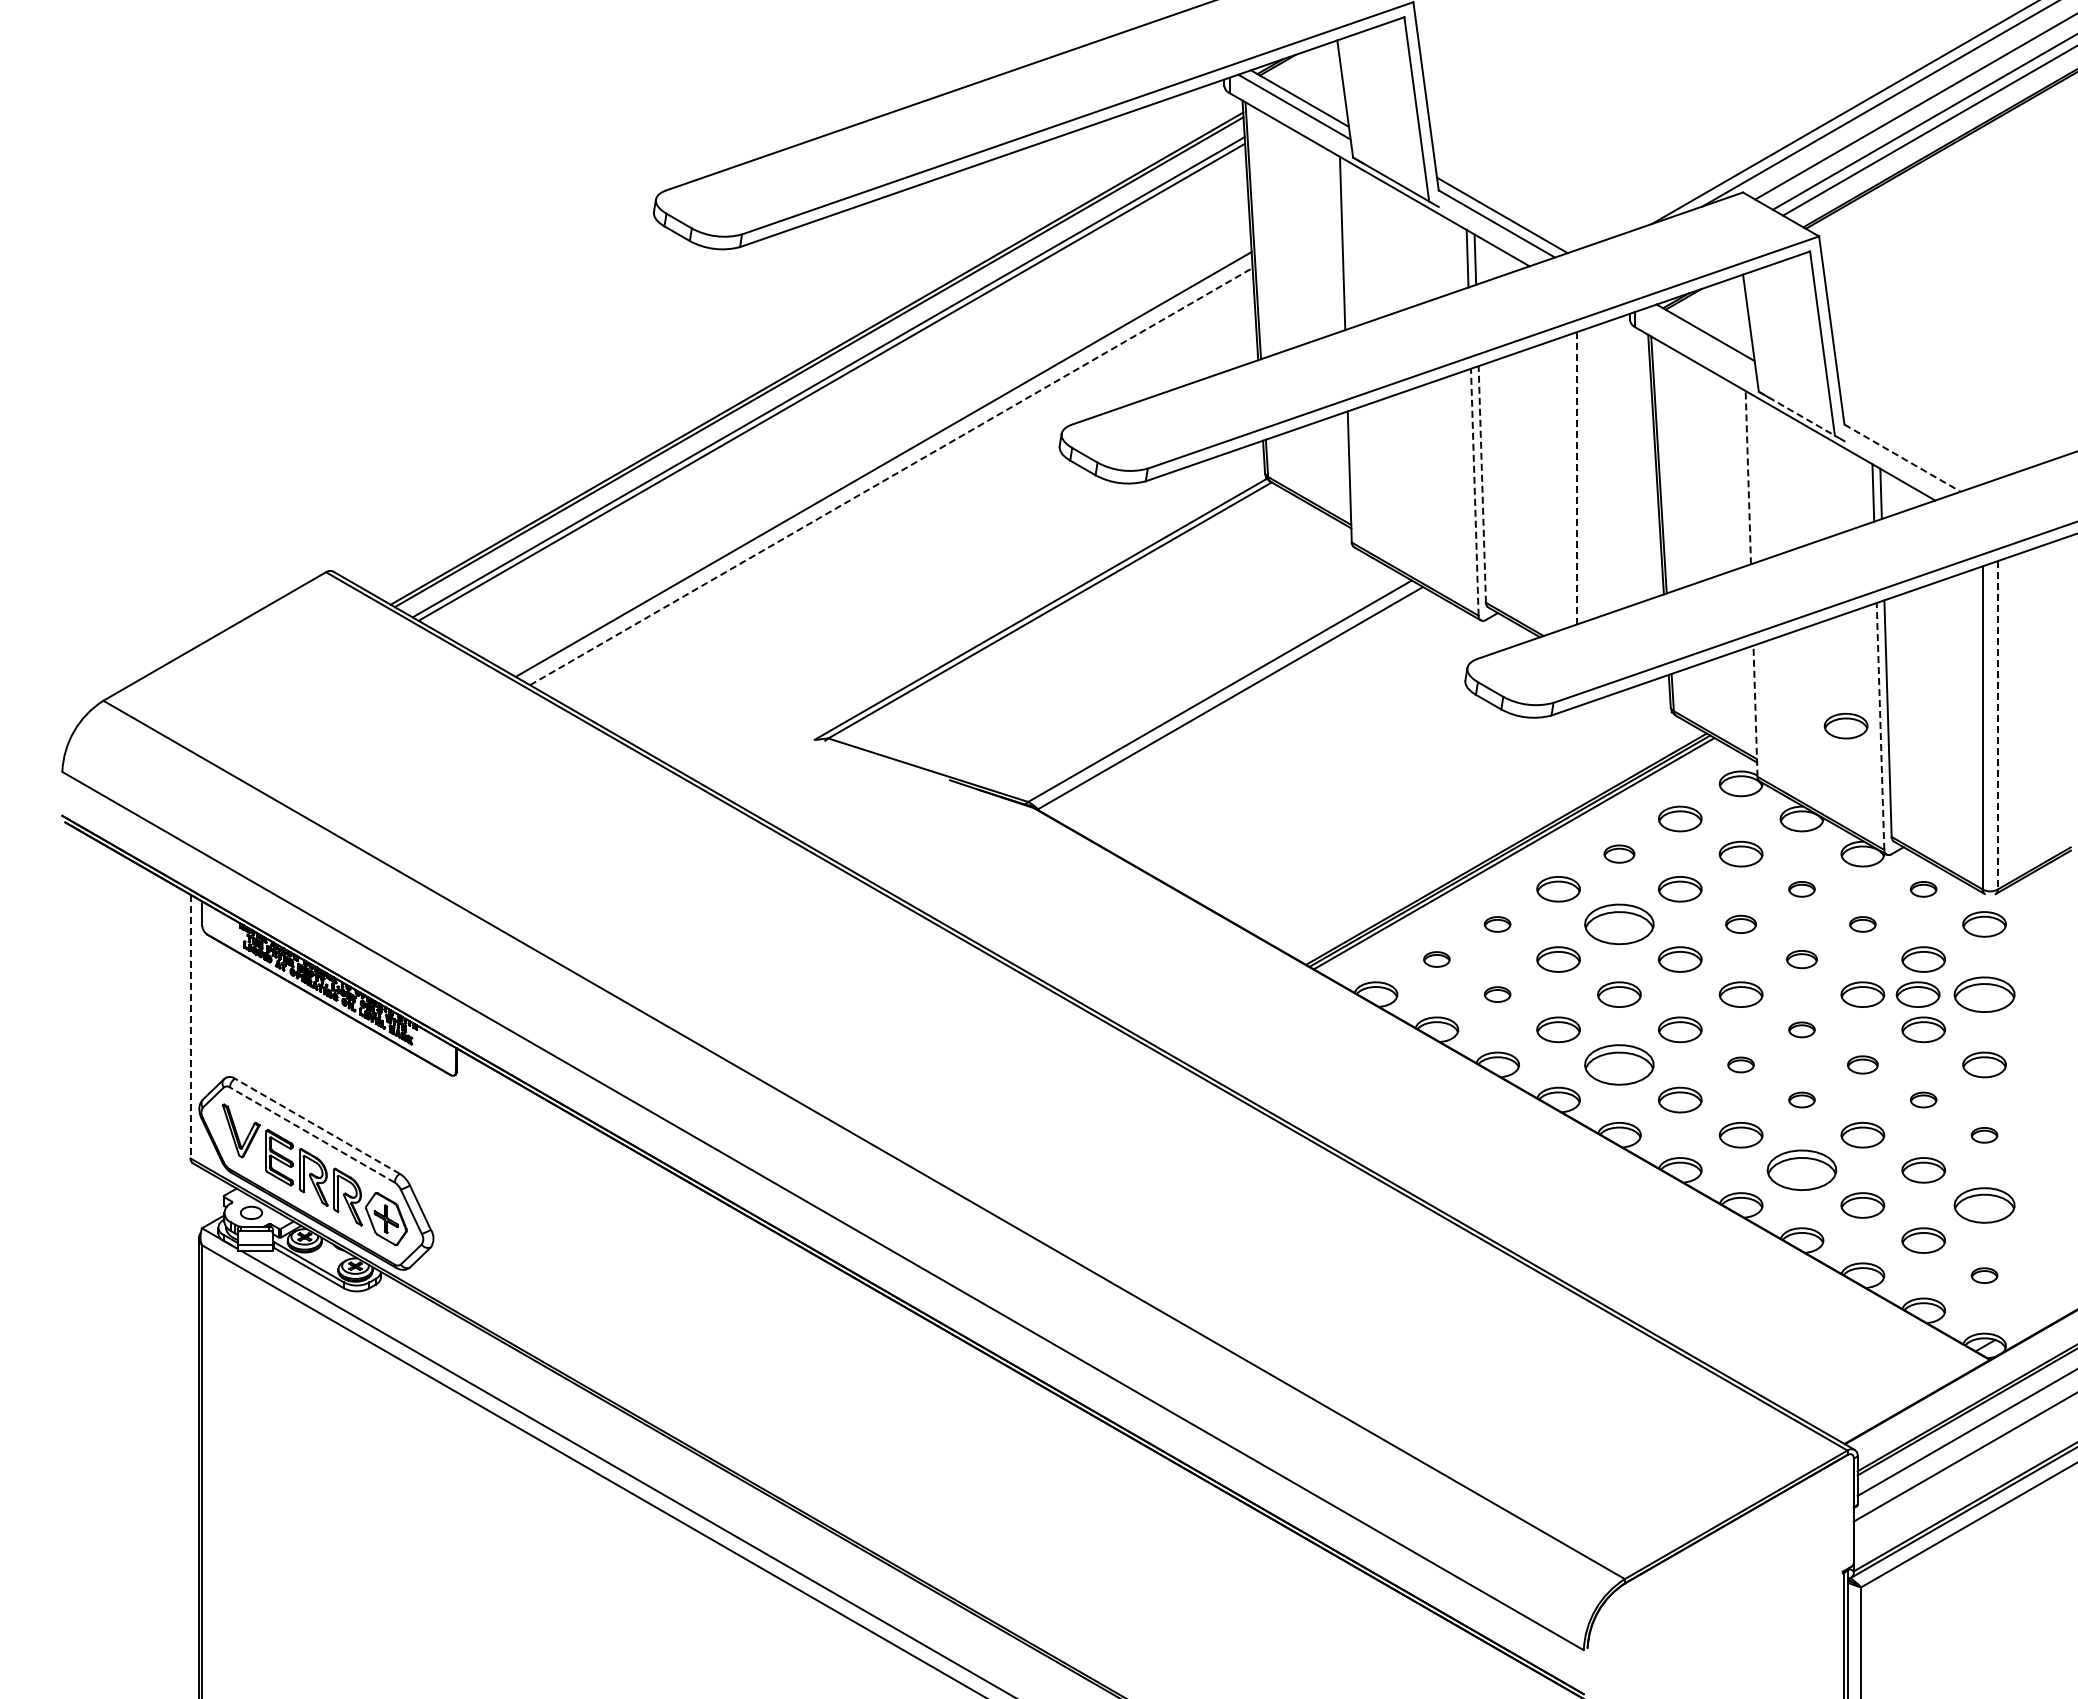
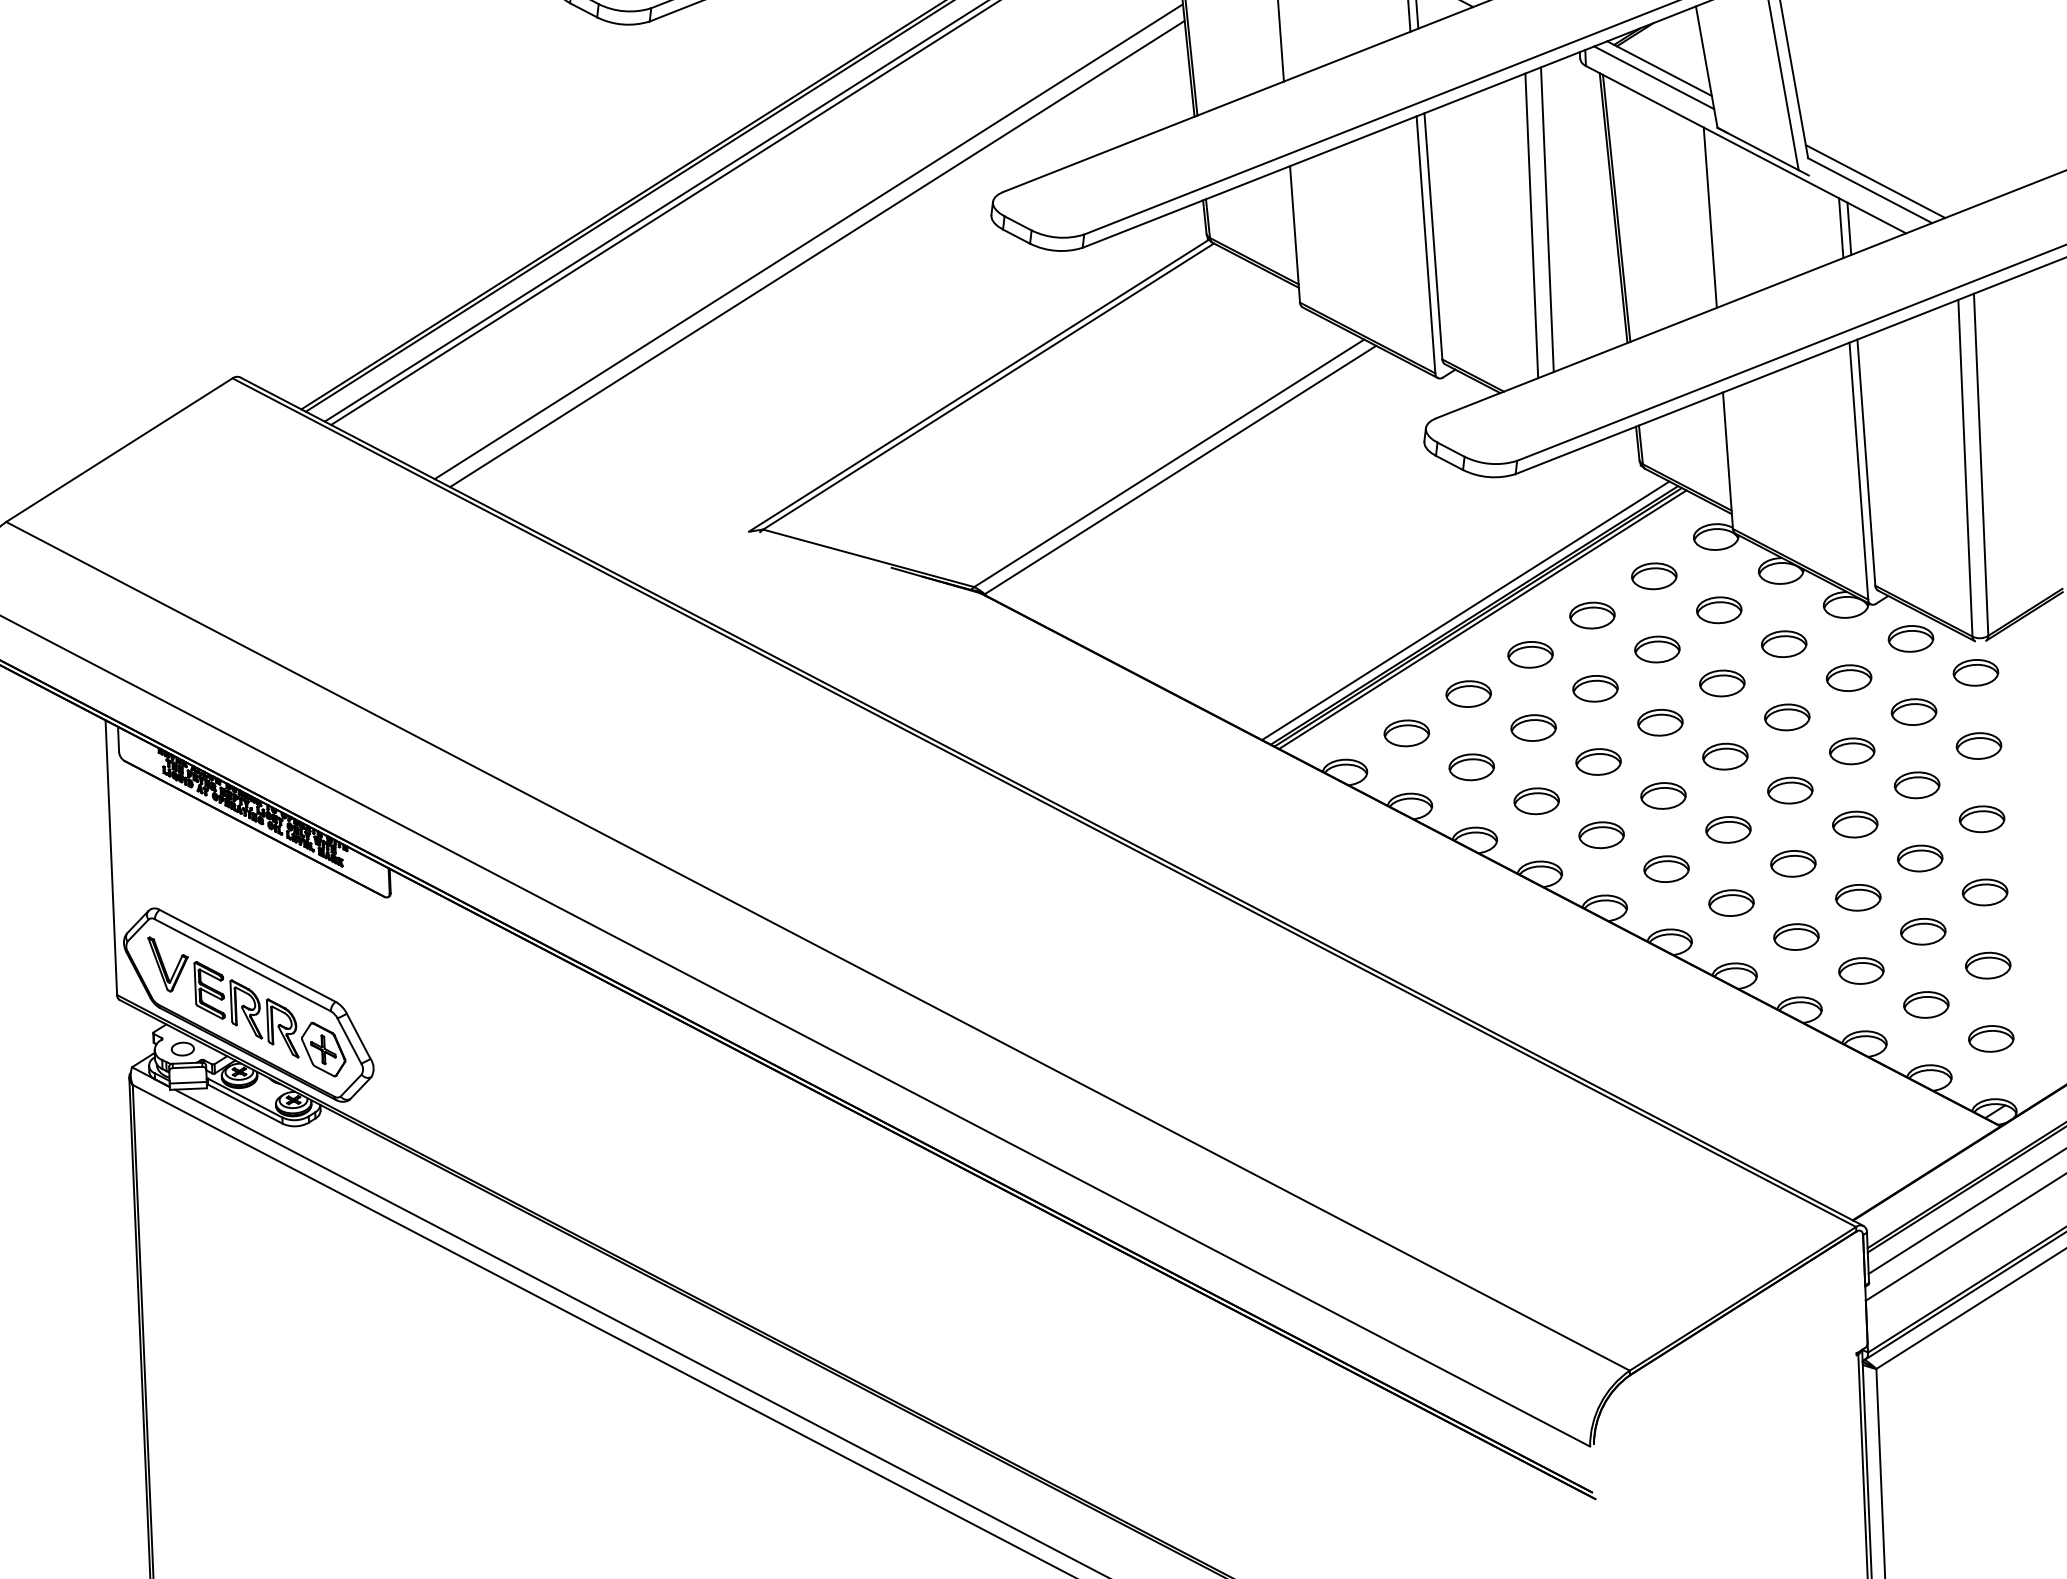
line: (1700, 340) -> (1654, 76), added
line: (1796, 413) -> (1757, 148), dashed -> solid
line: (1907, 449) -> (1874, 181), added
line: (1903, 458) -> (1871, 190), dashed -> solid
line: (1592, 472) -> (1547, 219), added
line: (891, 476) -> (817, 253), dashed -> solid
line: (1576, 477) -> (1531, 225), dashed -> solid
line: (1748, 477) -> (1710, 217), dashed -> solid
line: (1482, 483) -> (1433, 235), dashed -> solid
line: (1474, 492) -> (1425, 245), dashed -> solid
line: (1755, 711) -> (1727, 461), dashed -> solid
part: (1845, 725) -> (1822, 471), removed
line: (1997, 725) -> (1980, 465), dashed -> solid
line: (1880, 726) -> (1858, 471), dashed -> solid
line: (1497, 844) -> (1464, 610), added
part: (1619, 853) -> (1592, 614), size x1.43
part: (1801, 889) -> (1783, 644), size x1.67
part: (1923, 889) -> (1910, 639), size x1.67
part: (1497, 924) -> (1468, 694), size x1.67
part: (1619, 924) -> (1595, 688), size x0.62
part: (1740, 924) -> (1721, 683), size x1.43
part: (1862, 924) -> (1848, 678), size x1.67
part: (1436, 959) -> (1406, 733), size x1.67
part: (1801, 959) -> (1786, 717), size x1.43
part: (1497, 994) -> (1471, 767), size x1.67
part: (1917, 994) -> (1909, 748), removed
part: (1984, 994) -> (1978, 745), size x0.71
line: (190, 1026) -> (111, 857), dashed -> solid
part: (1801, 1029) -> (1789, 790), size x1.67
part: (1619, 1064) -> (1601, 834), size x0.62
part: (1740, 1064) -> (1727, 829), size x1.67
part: (1862, 1064) -> (1854, 824), size x1.43
part: (1801, 1099) -> (1792, 863), size x1.67
part: (1923, 1099) -> (1919, 857), size x1.67
line: (317, 1126) -> (247, 956), dashed -> solid
line: (311, 1134) -> (241, 964), dashed -> solid
part: (1984, 1135) -> (1985, 892), size x1.67
part: (1801, 1170) -> (1795, 937), size x0.62
part: (1984, 1205) -> (1988, 965), size x0.71
part: (1984, 1275) -> (1991, 1038), size x1.67

